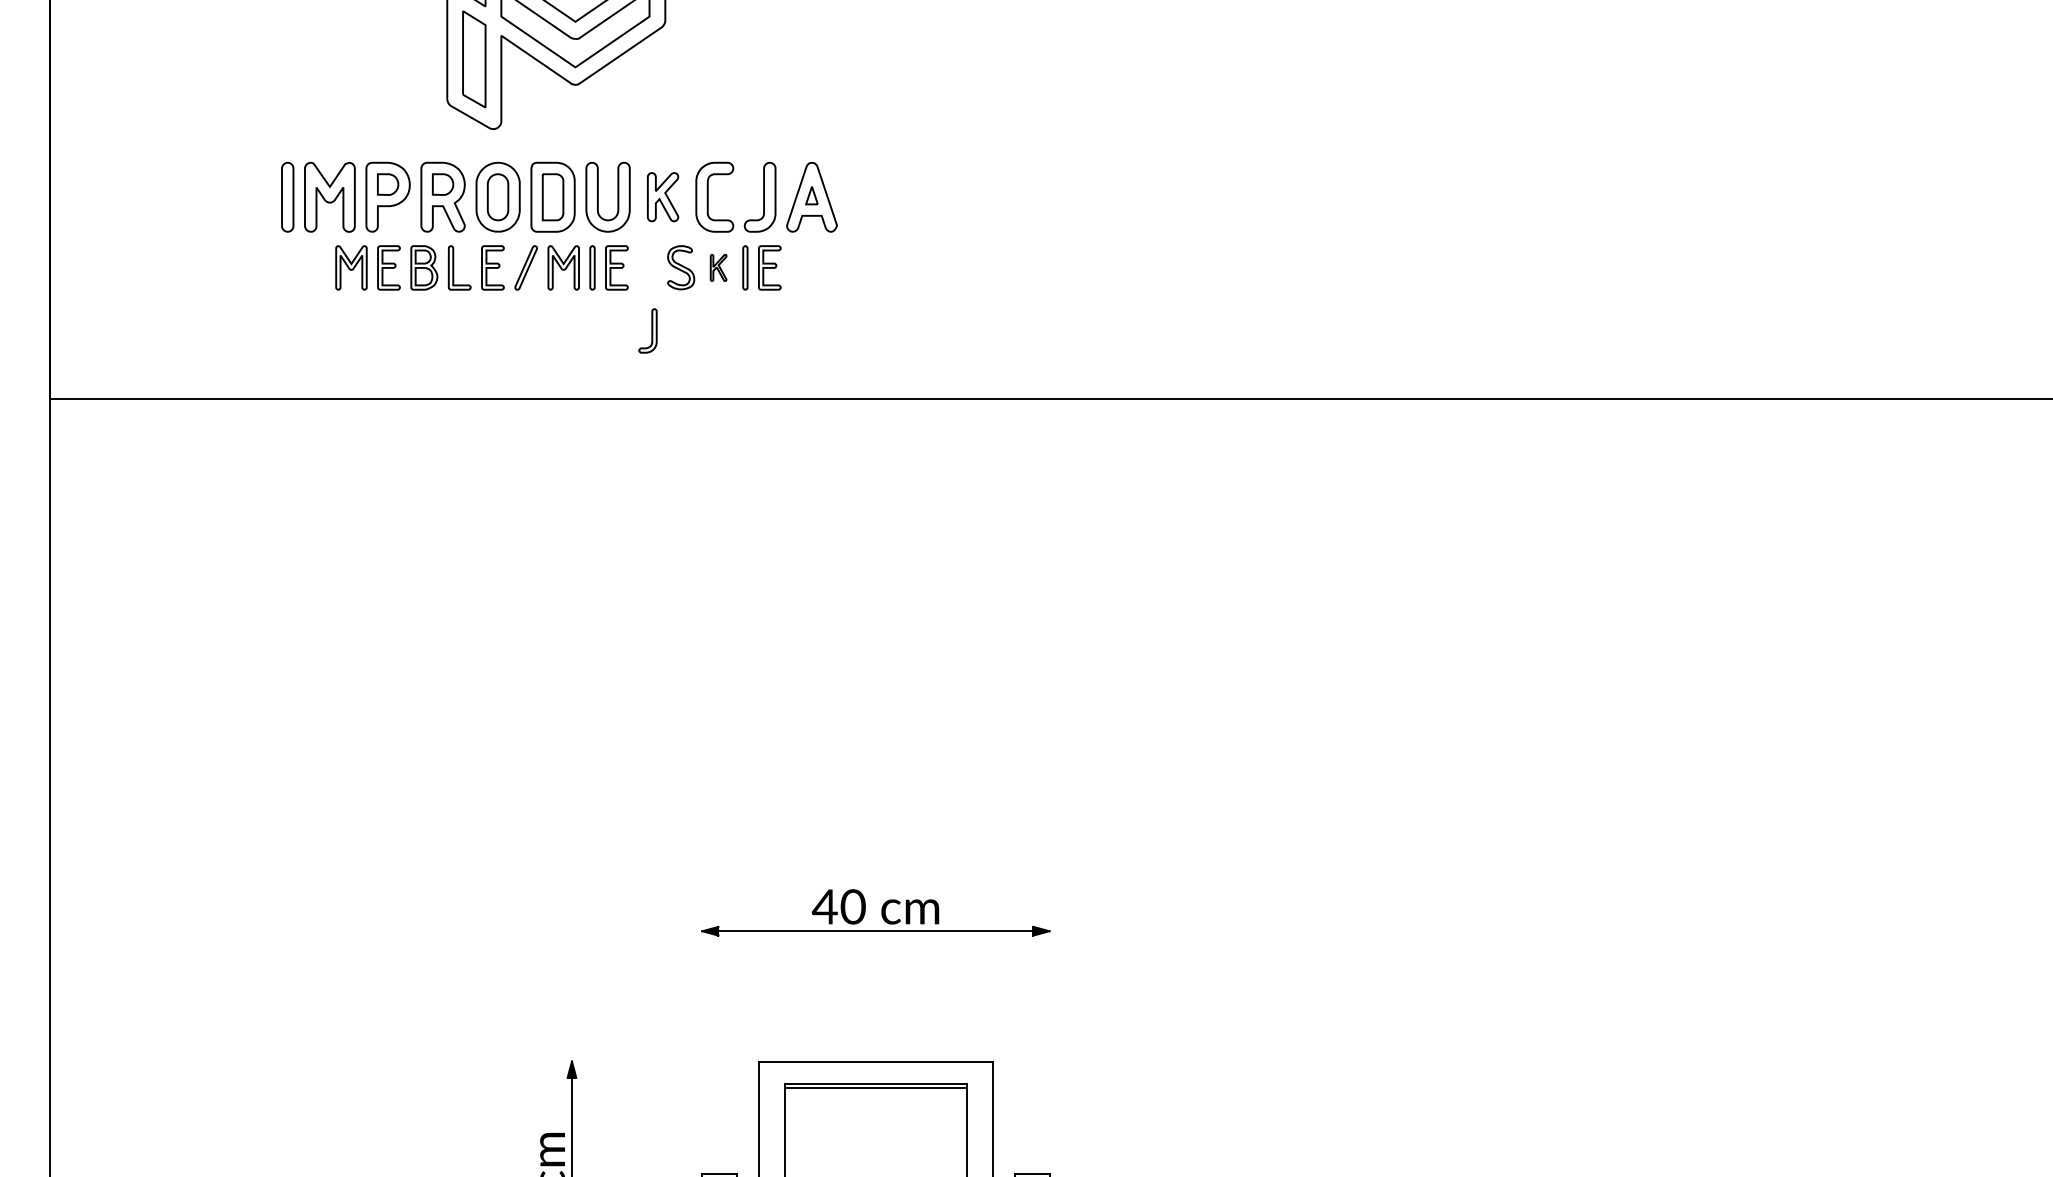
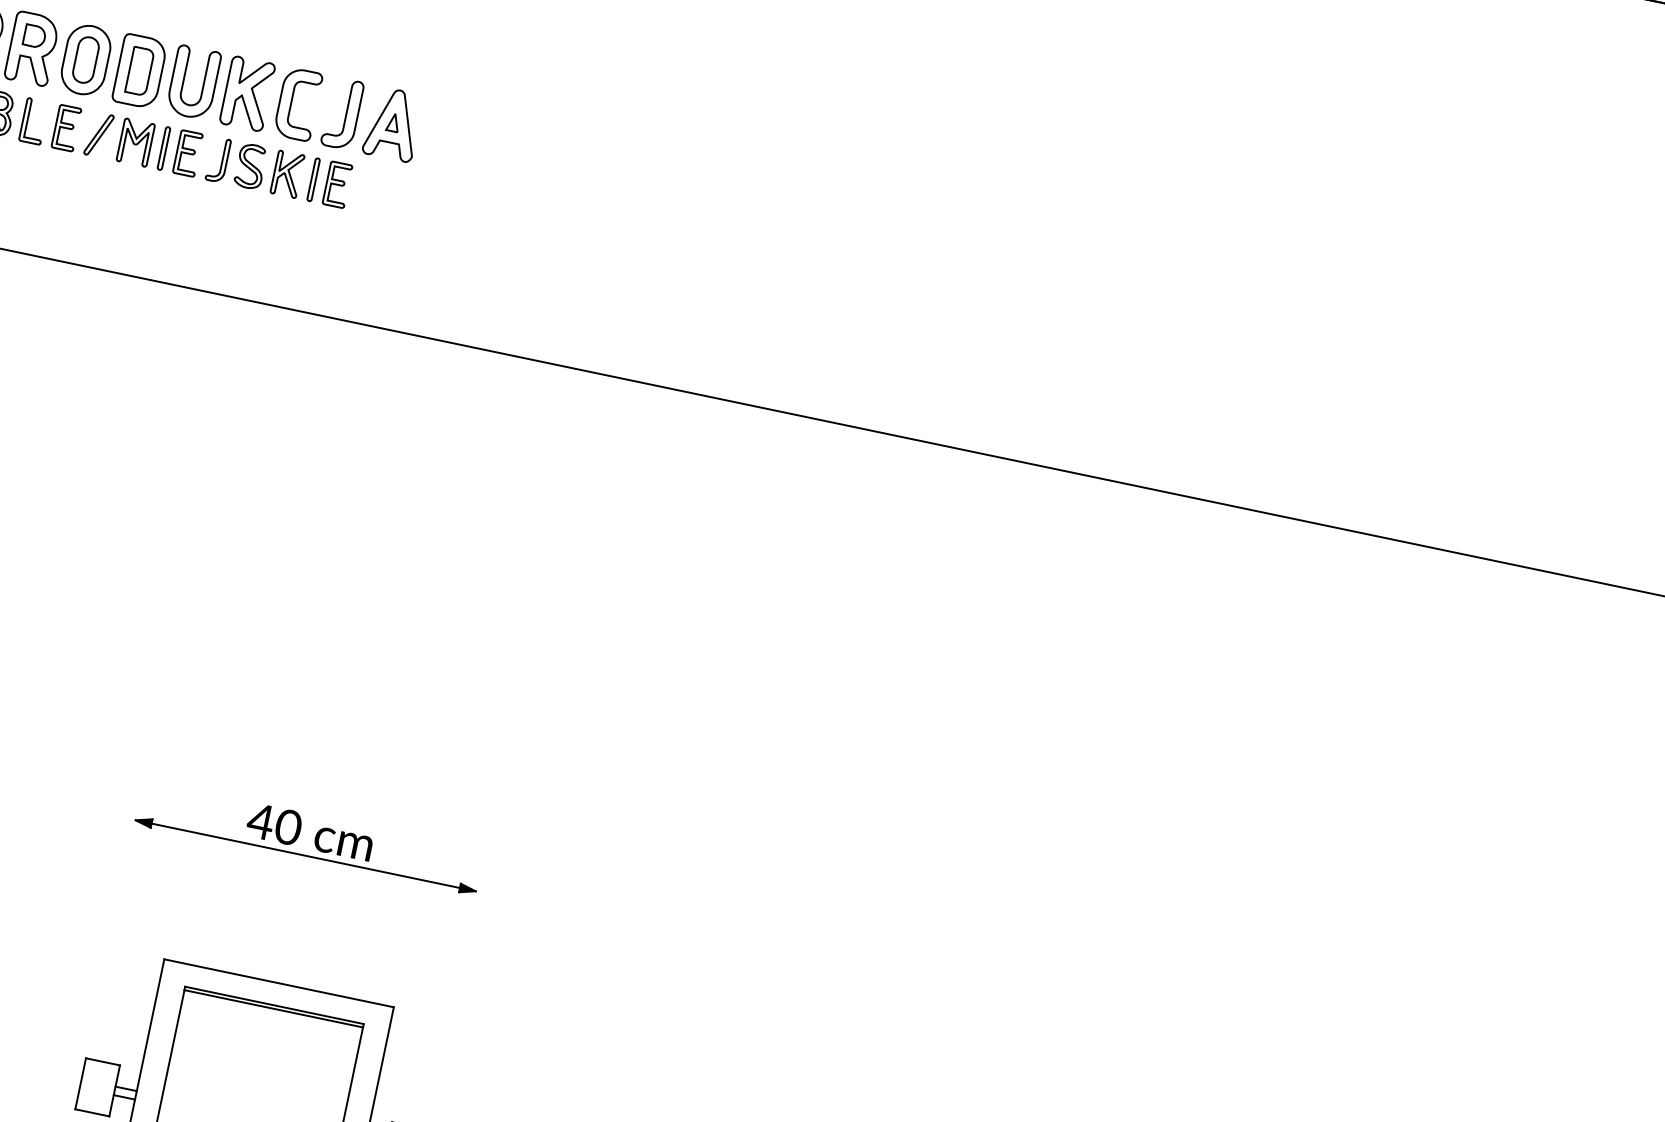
part: (662, 196) -> (247, 92), size x1.43
part: (718, 267) -> (287, 173), size x1.67
part: (647, 330) -> (217, 159), moved

